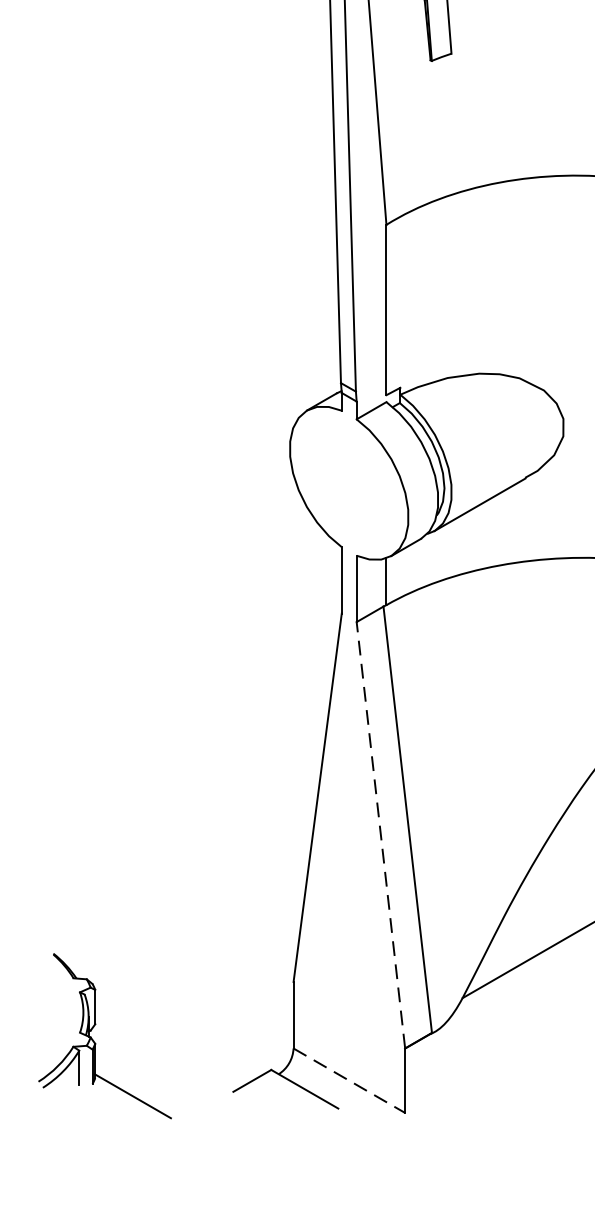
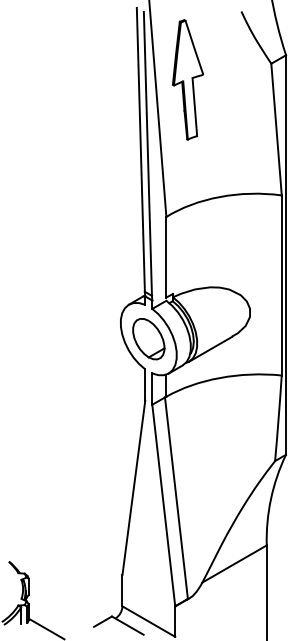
part: (348, 483) -> (148, 339), added
line: (380, 835) -> (163, 505), dashed -> solid
line: (350, 1080) -> (149, 621), dashed -> solid

